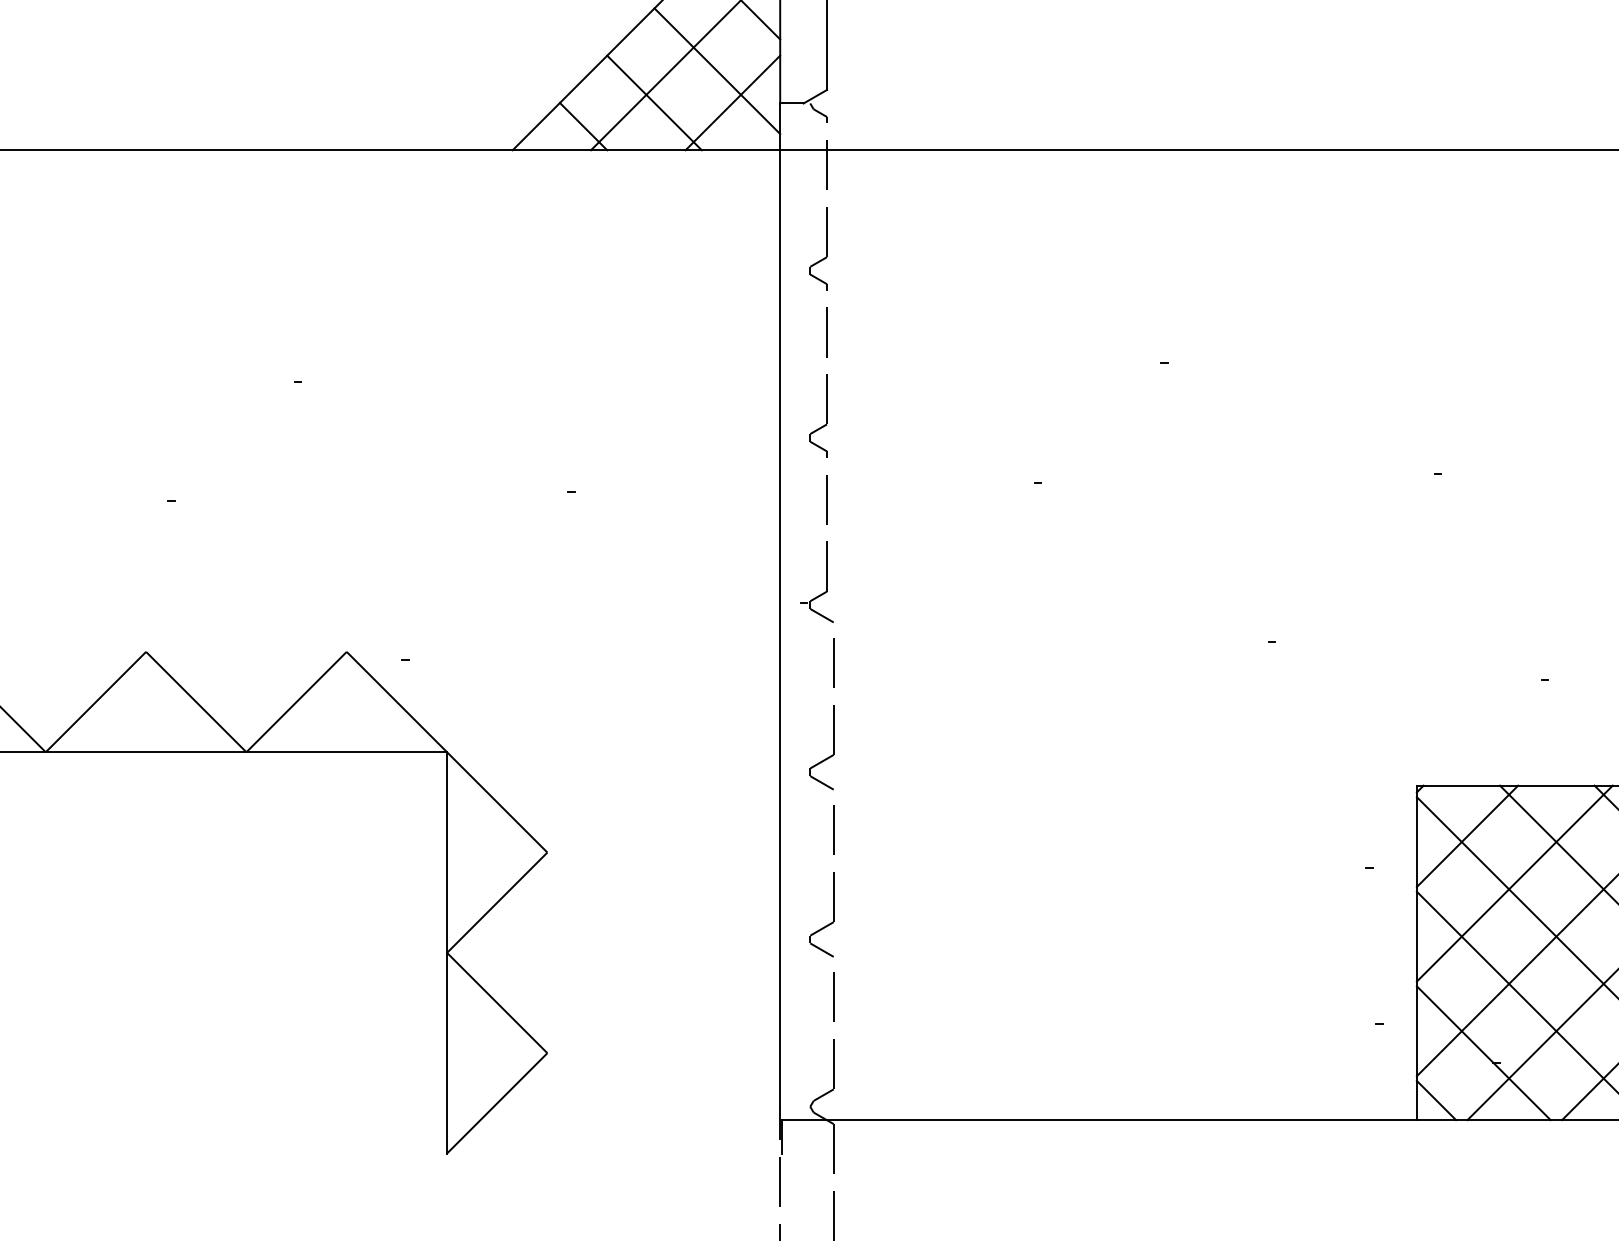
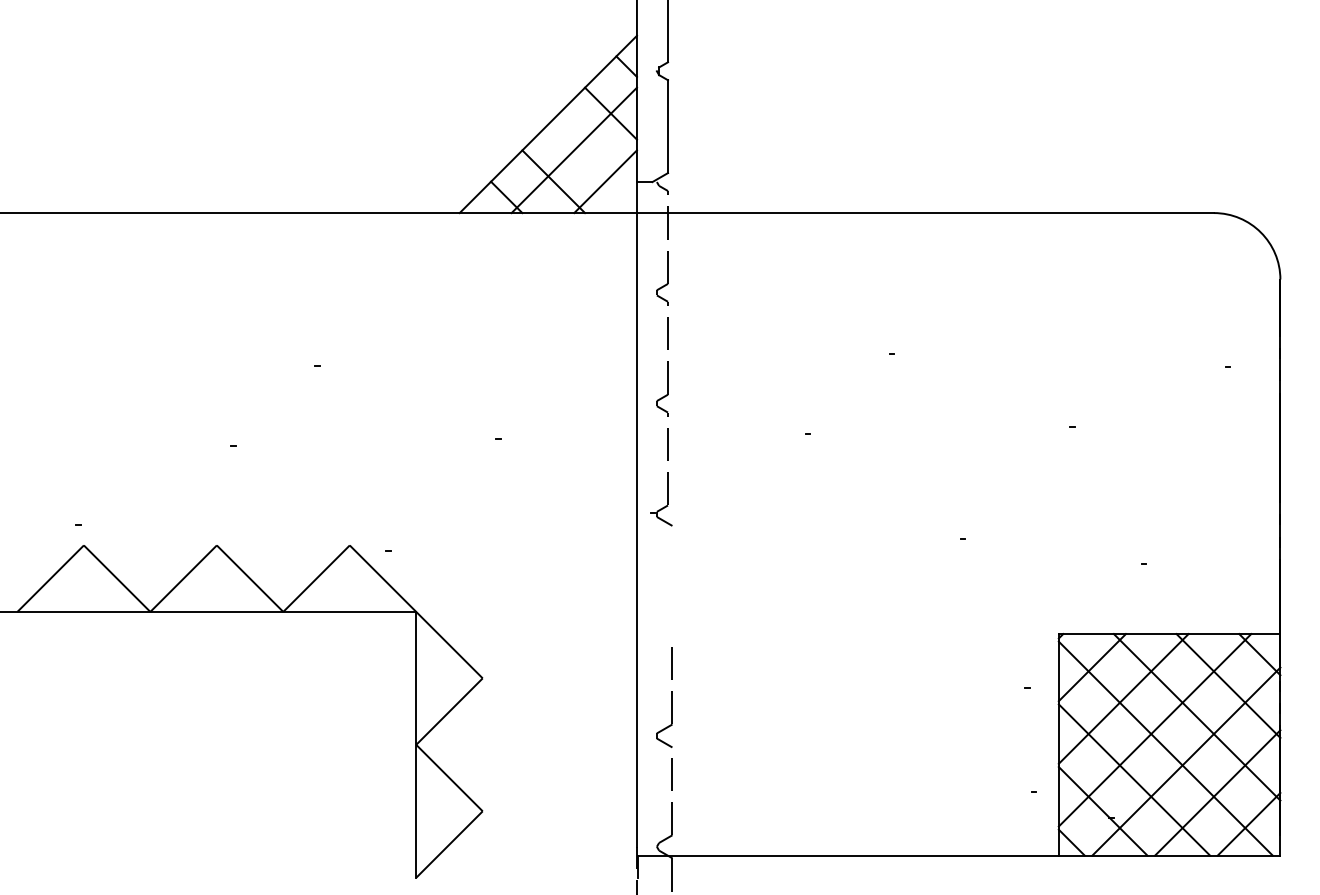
line: (716, 70) -> (594, 160), removed
part: (832, 713) -> (671, 586), removed

